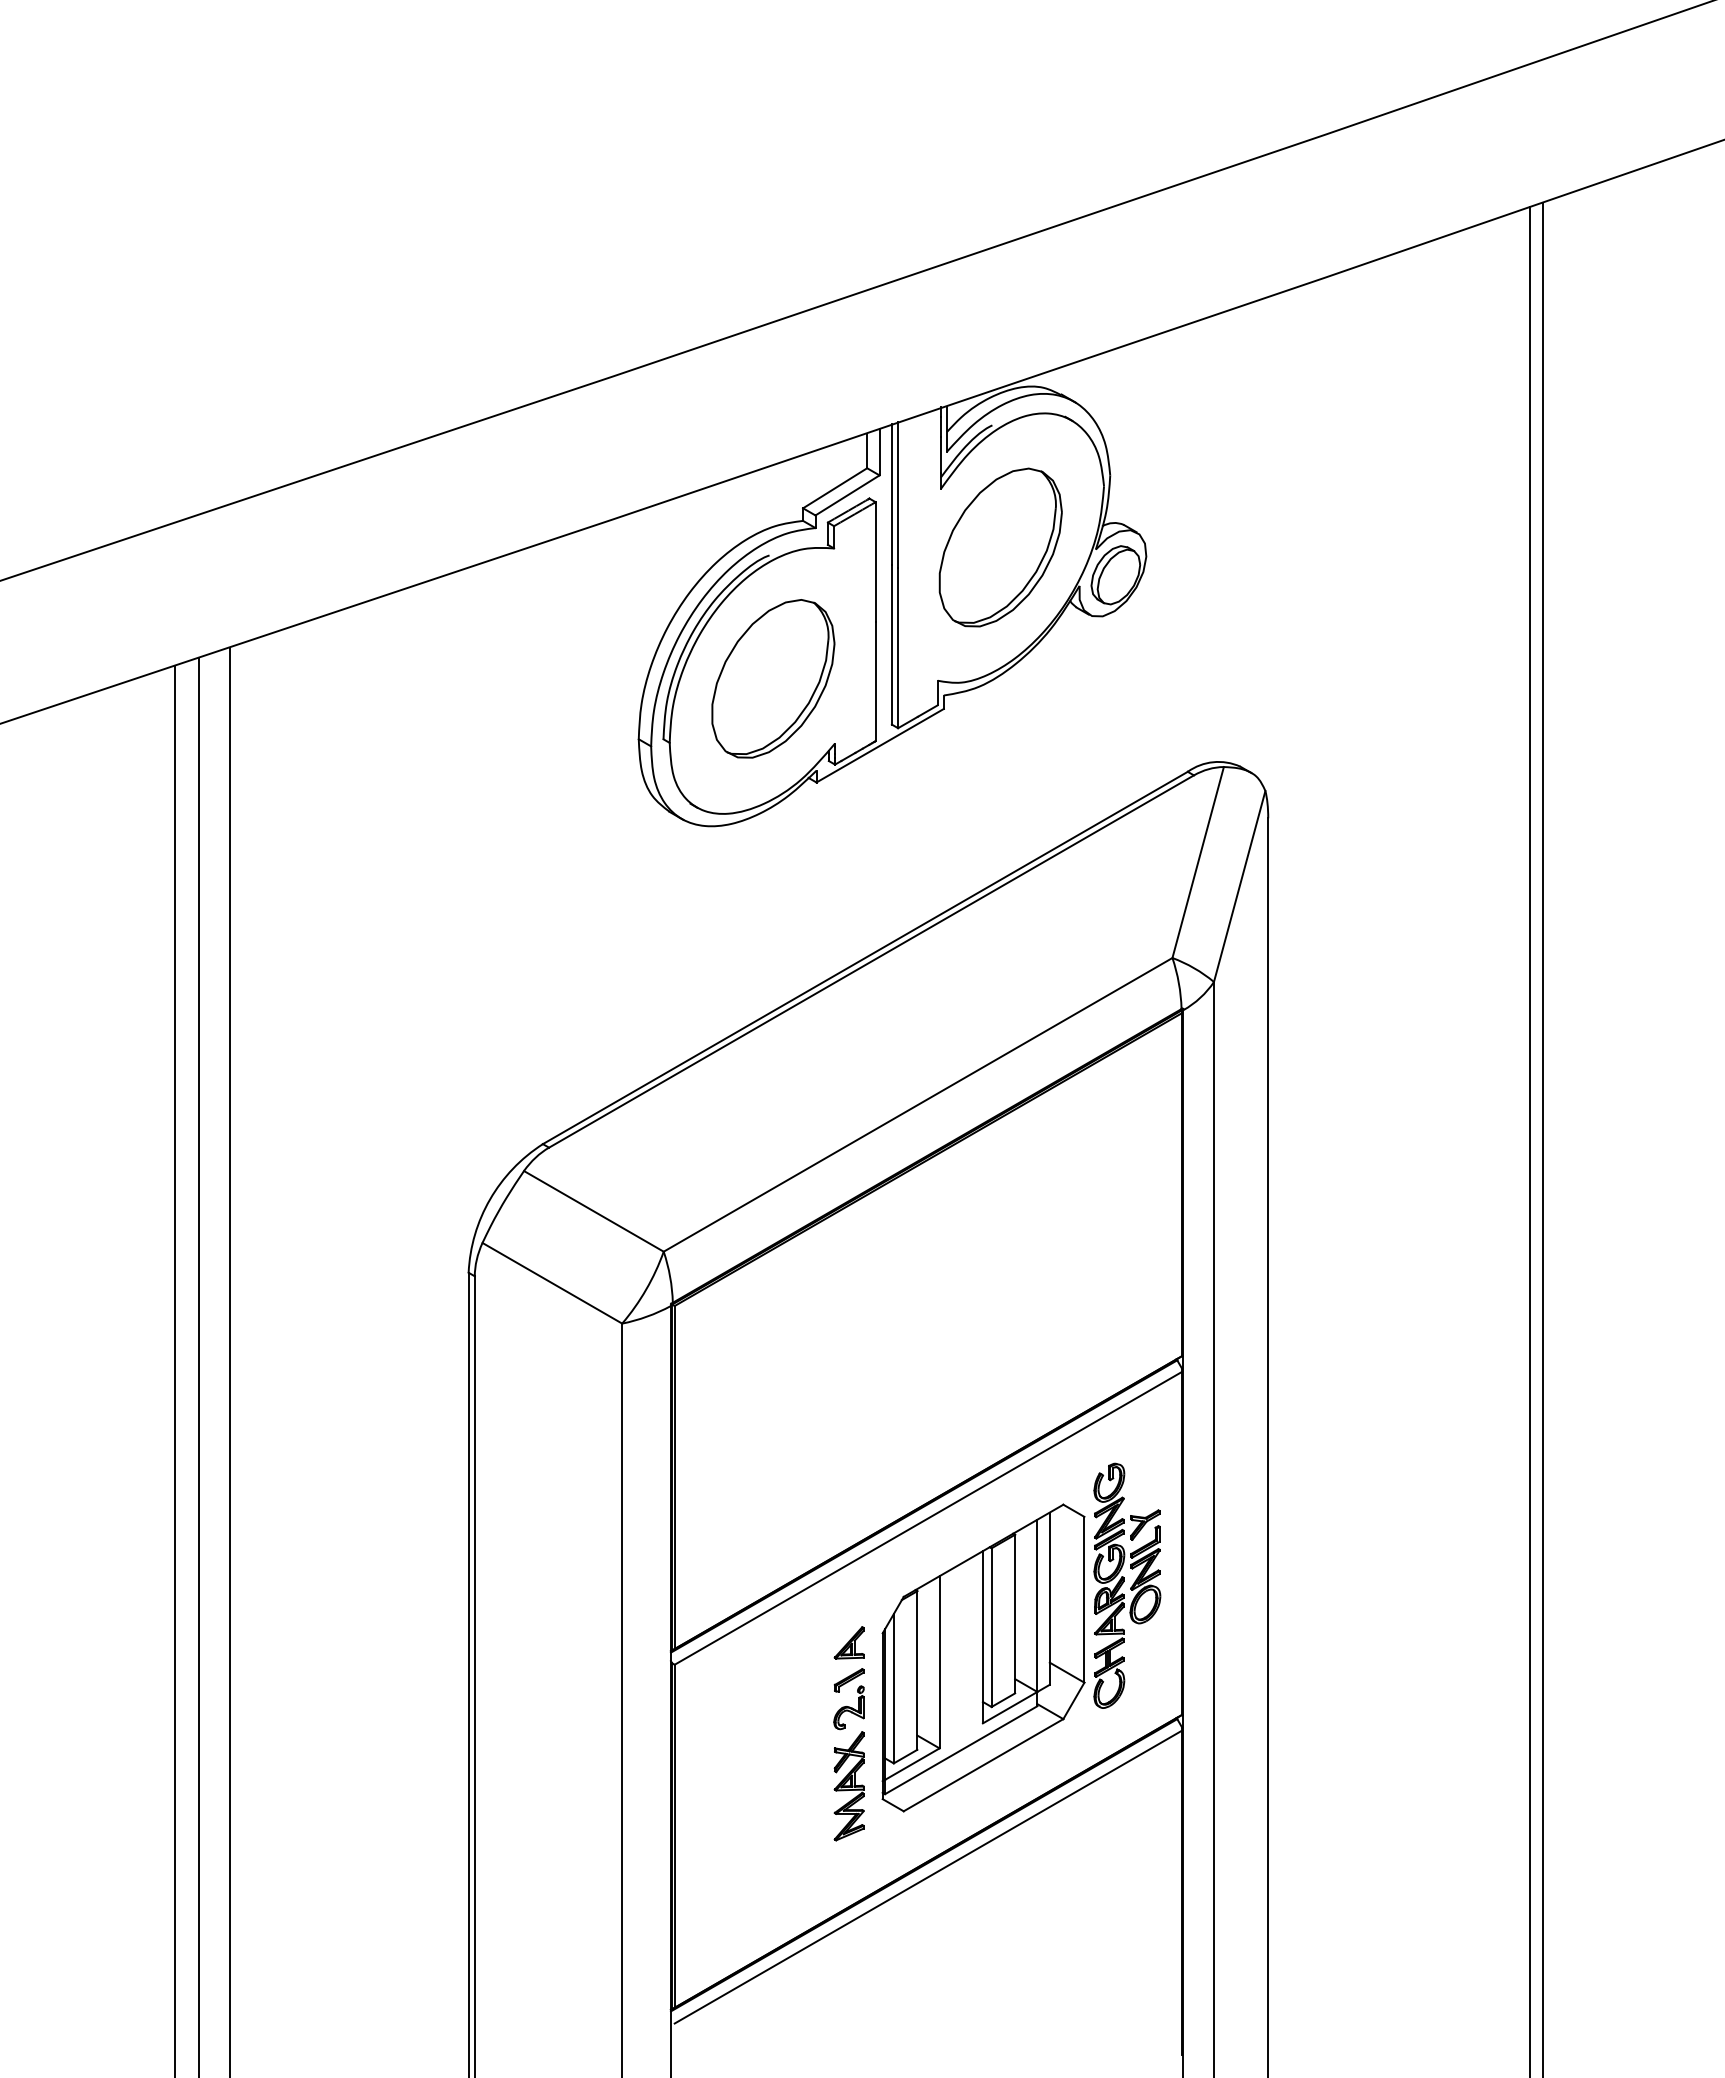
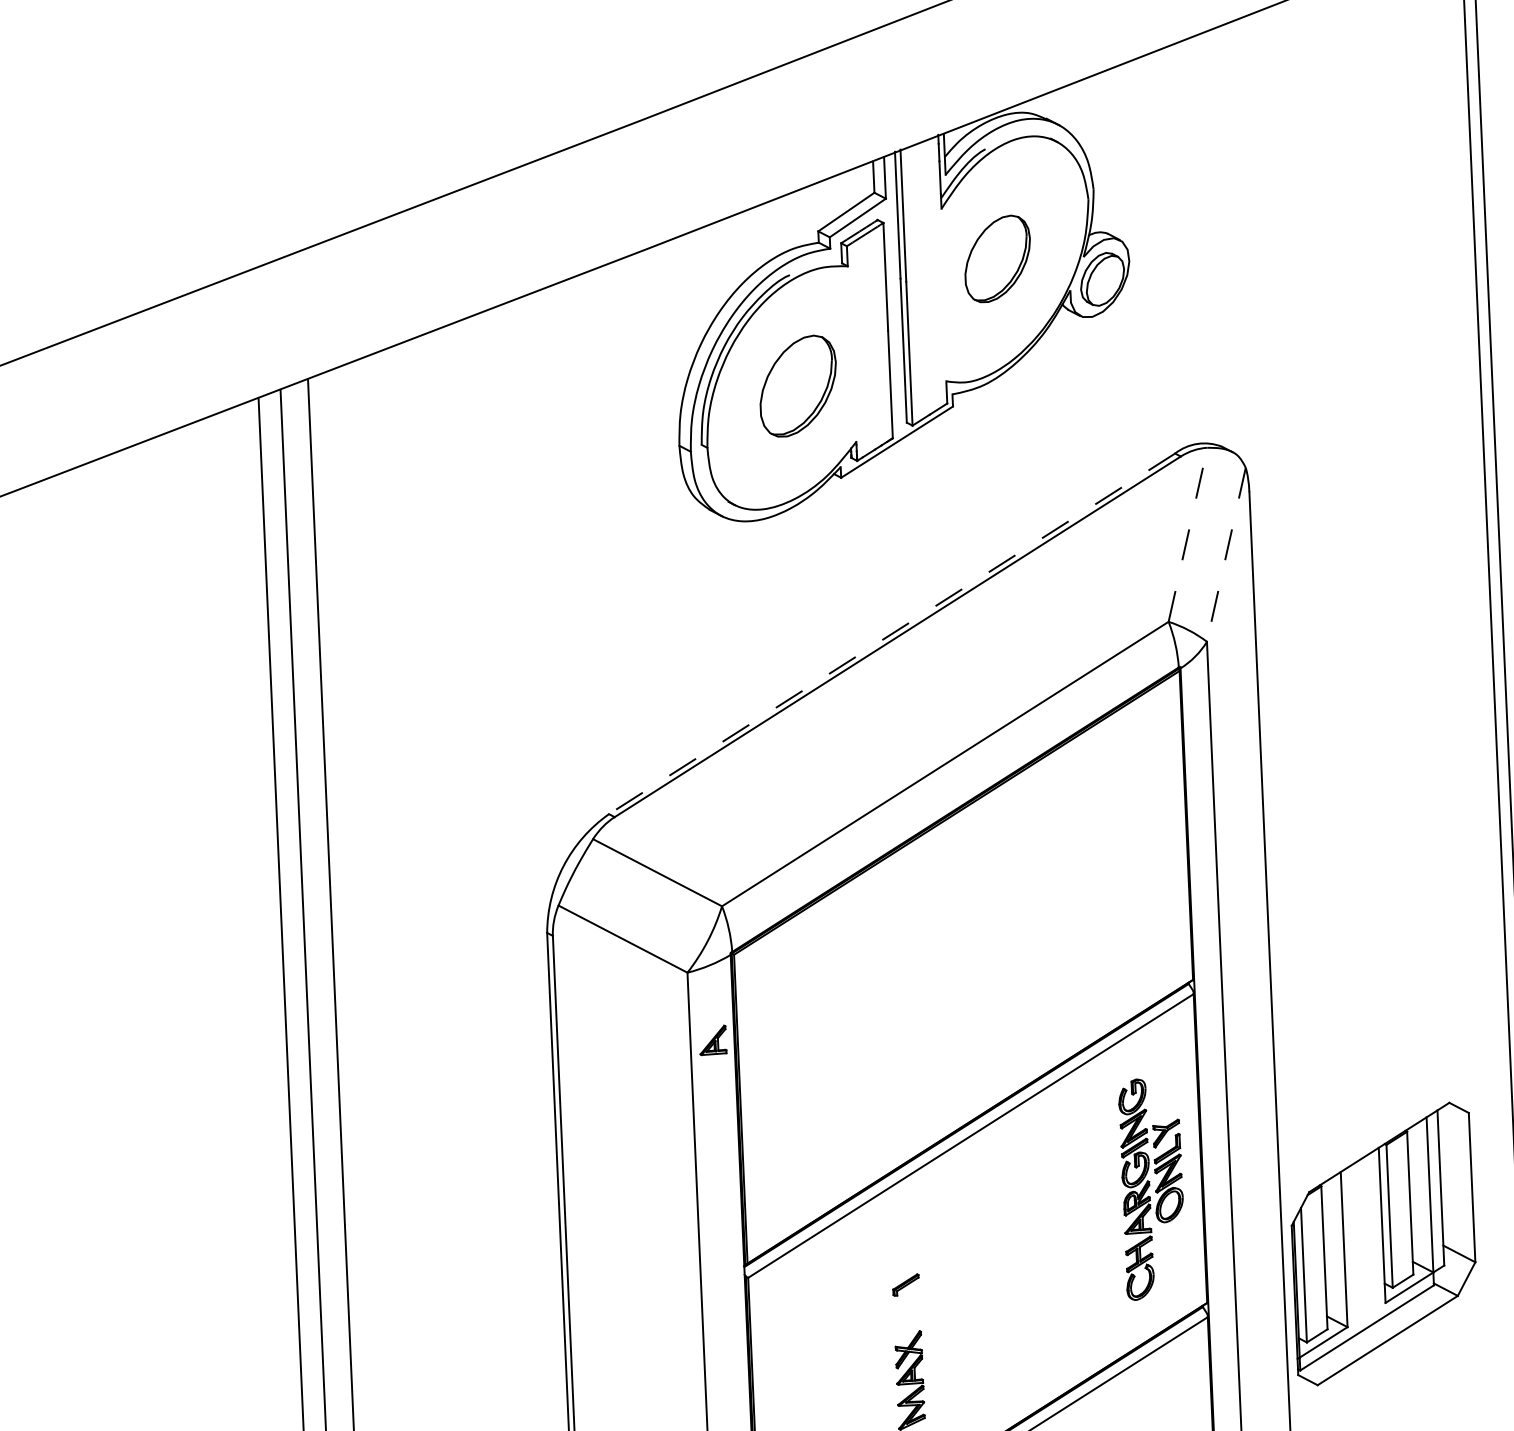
part: (1000, 547) -> (997, 258), size x0.6
part: (773, 678) -> (798, 385), size x0.7
line: (1198, 862) -> (1188, 534), solid -> dashed
line: (1239, 886) -> (1226, 554), solid -> dashed
line: (864, 958) -> (891, 634), solid -> dashed
part: (848, 1642) -> (712, 1040), moved
part: (983, 1657) -> (1383, 1243), moved
part: (848, 1707) -> (906, 1309), removed

